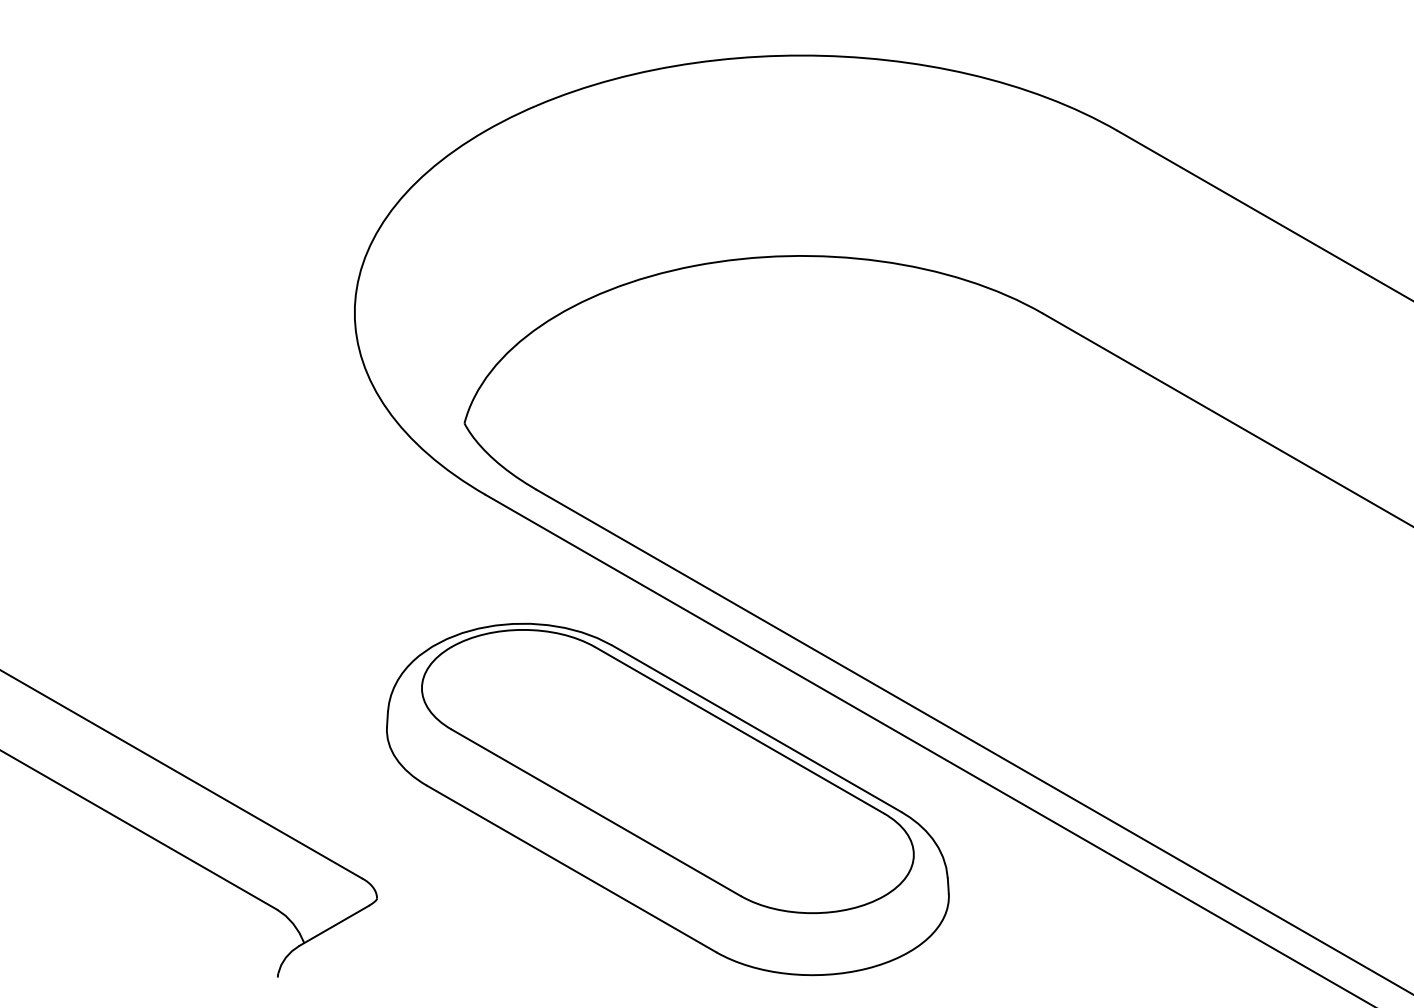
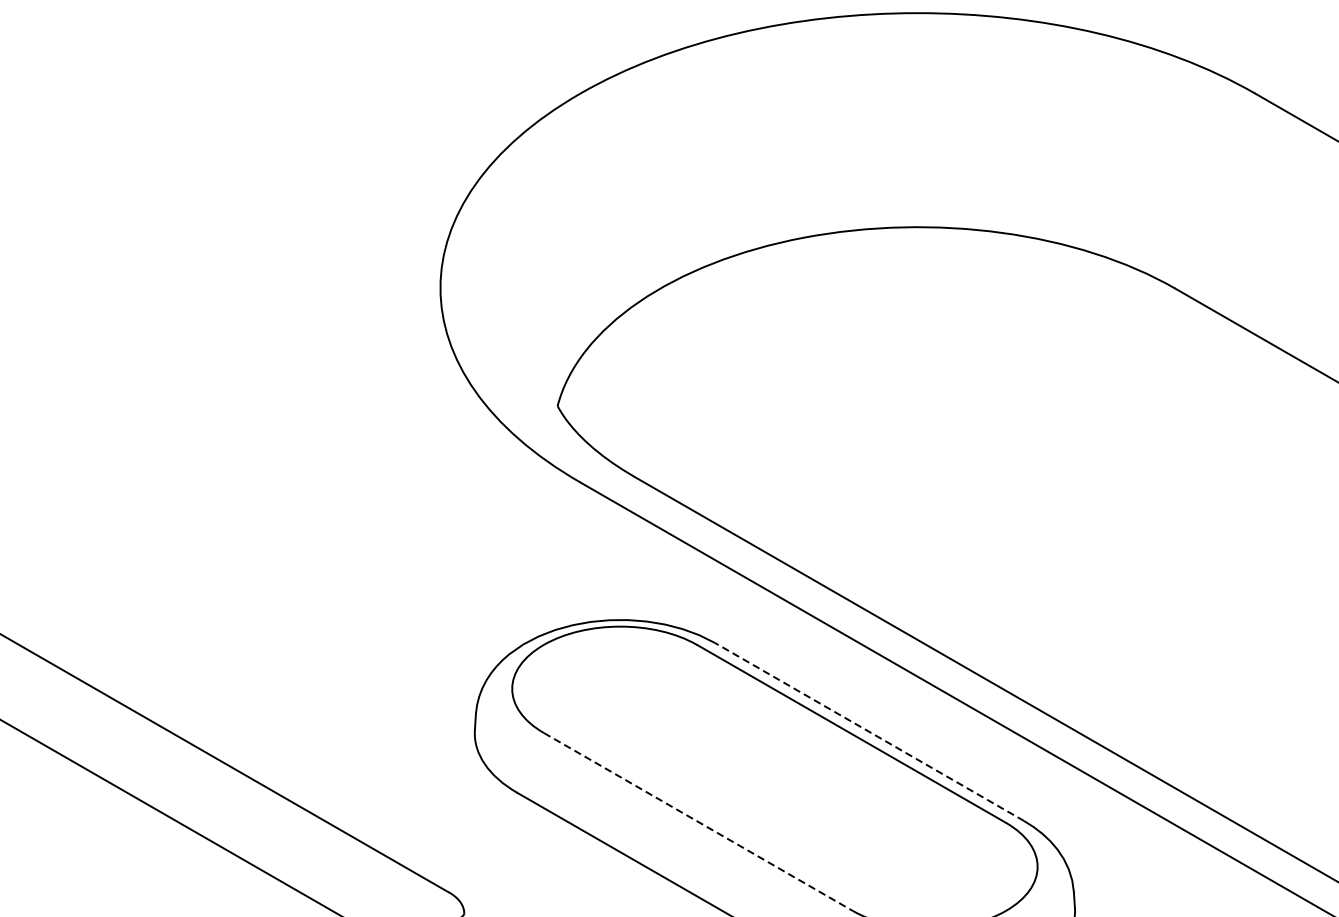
line: (756, 728) -> (869, 731), solid -> dashed
line: (596, 812) -> (698, 821), solid -> dashed

